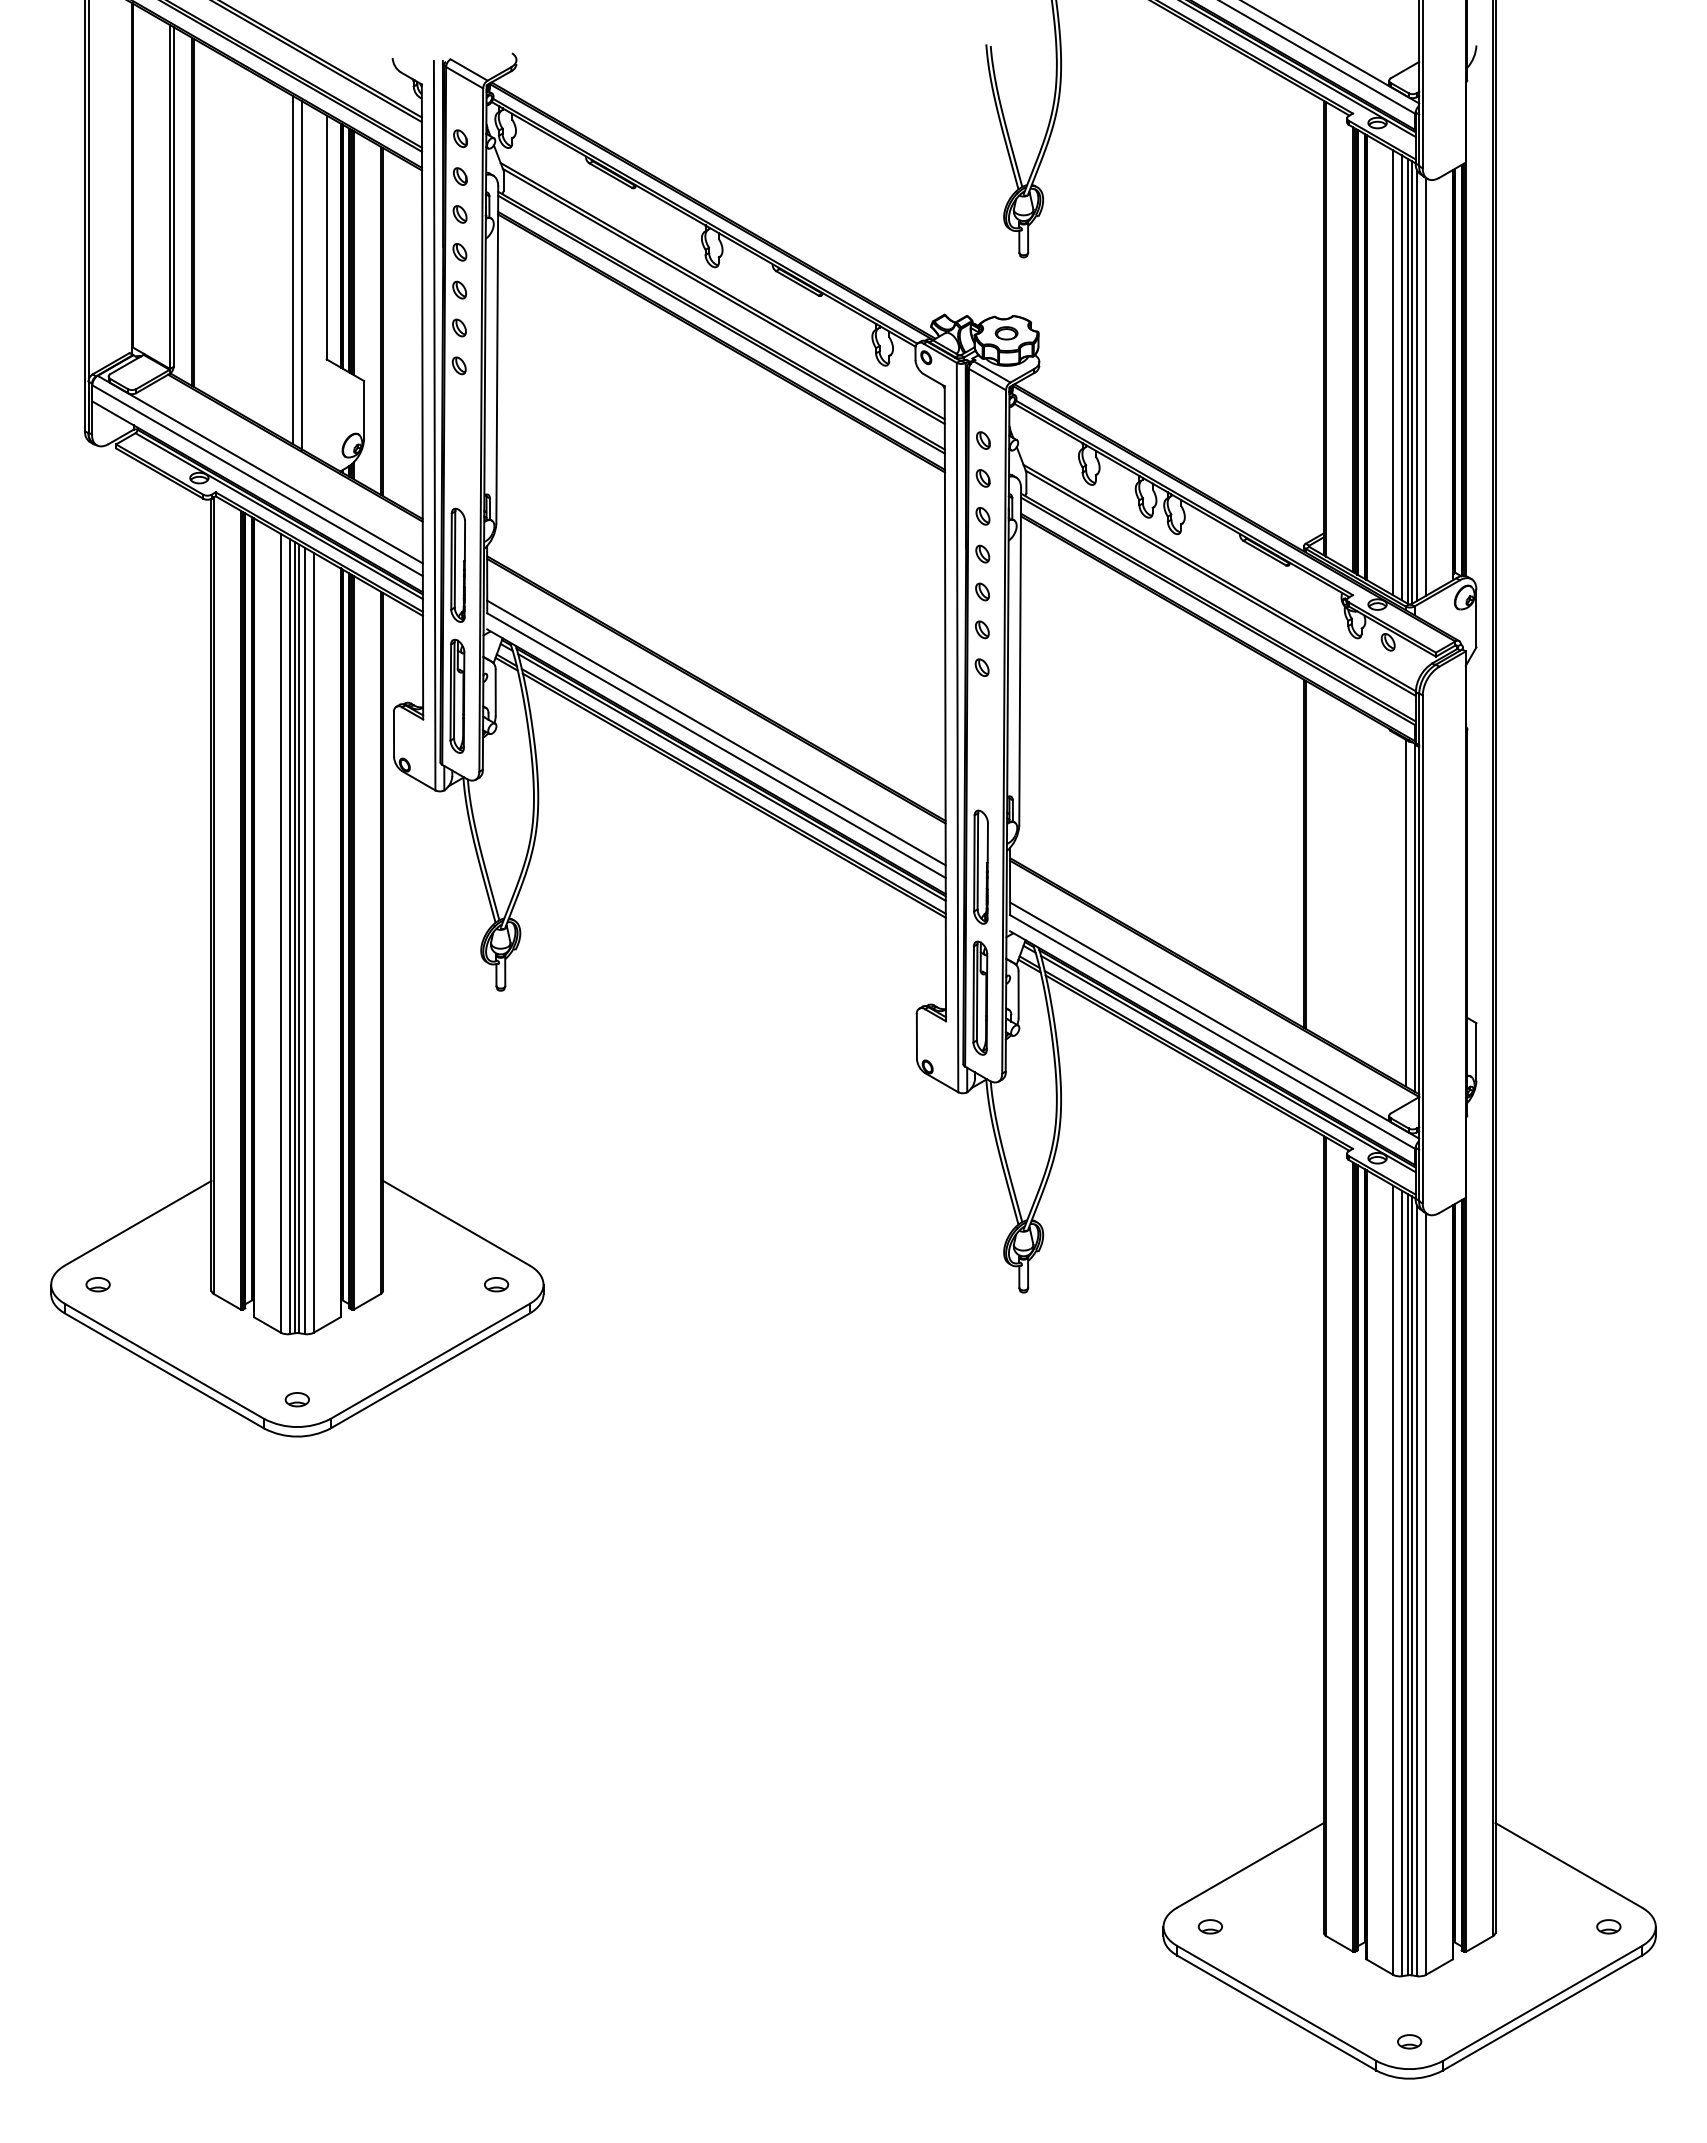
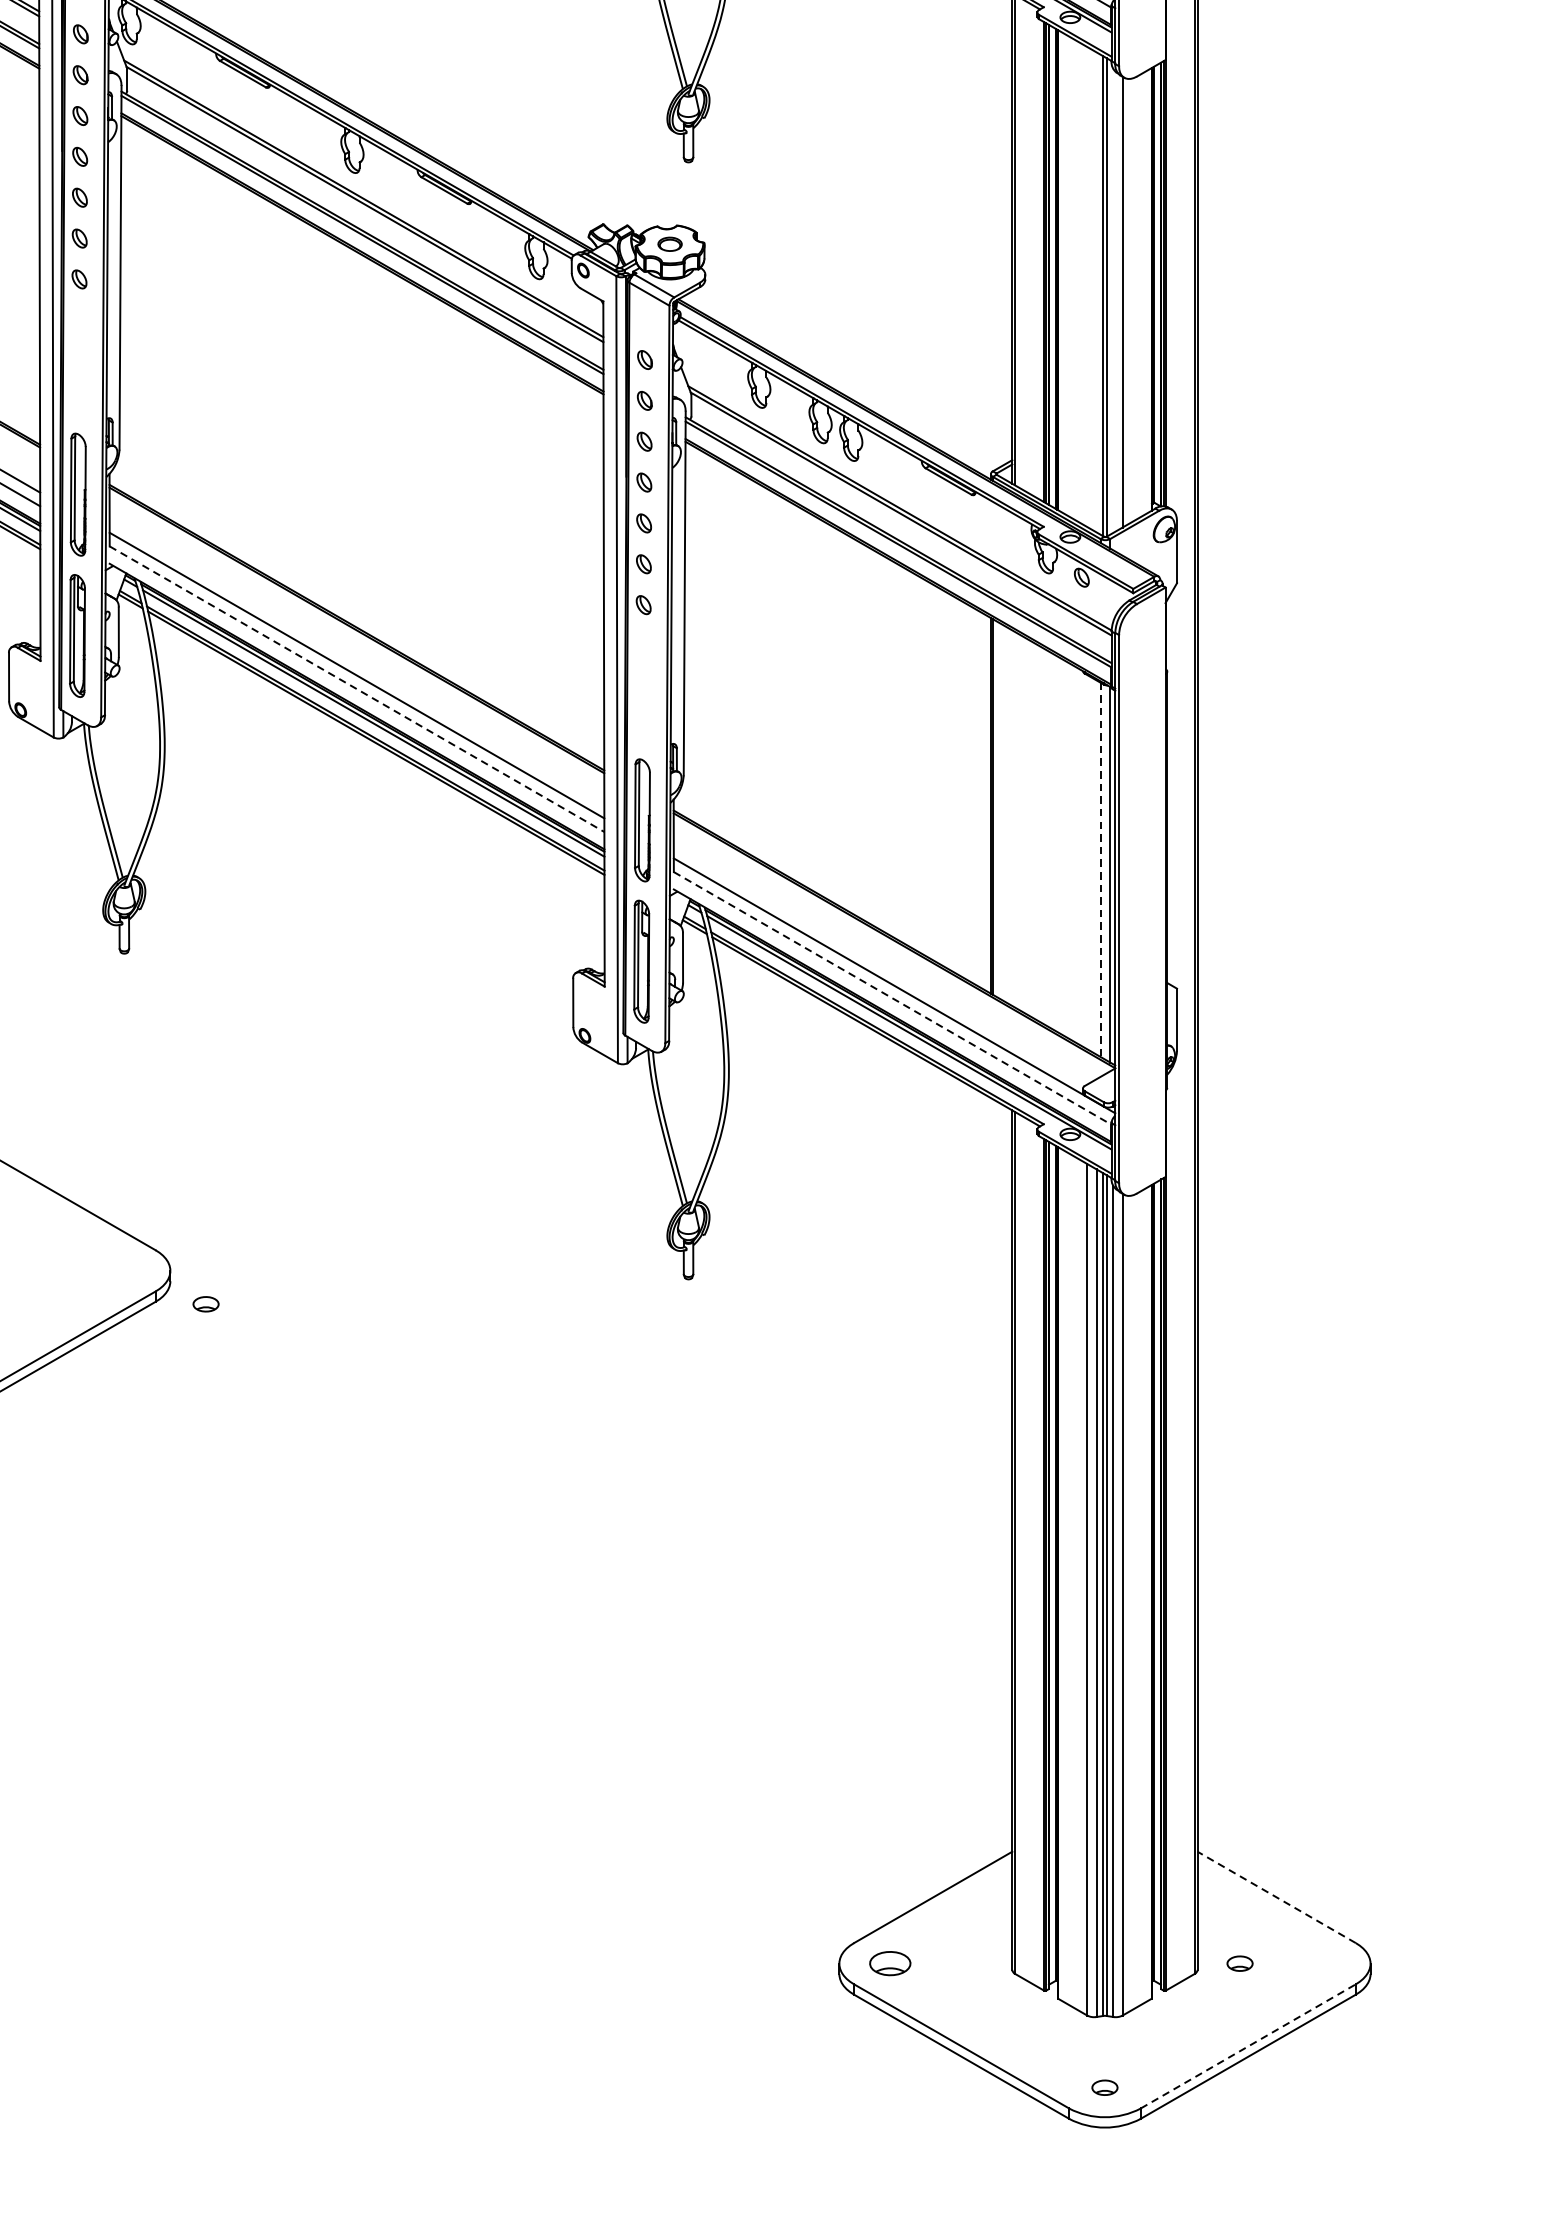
line: (1393, 372) -> (1087, 286), removed
line: (1401, 377) -> (1096, 291), removed
line: (1417, 385) -> (1113, 300), removed
line: (716, 745) -> (357, 689), solid -> dashed
line: (1405, 913) -> (1100, 870), solid -> dashed
line: (1213, 1032) -> (893, 998), solid -> dashed
part: (496, 1284) -> (205, 1304), moved
line: (1568, 1865) -> (1276, 1897), solid -> dashed
part: (1209, 1926) -> (888, 1963), size x1.6
part: (1608, 1926) -> (1239, 1963), moved
line: (1542, 2003) -> (1248, 2046), solid -> dashed

